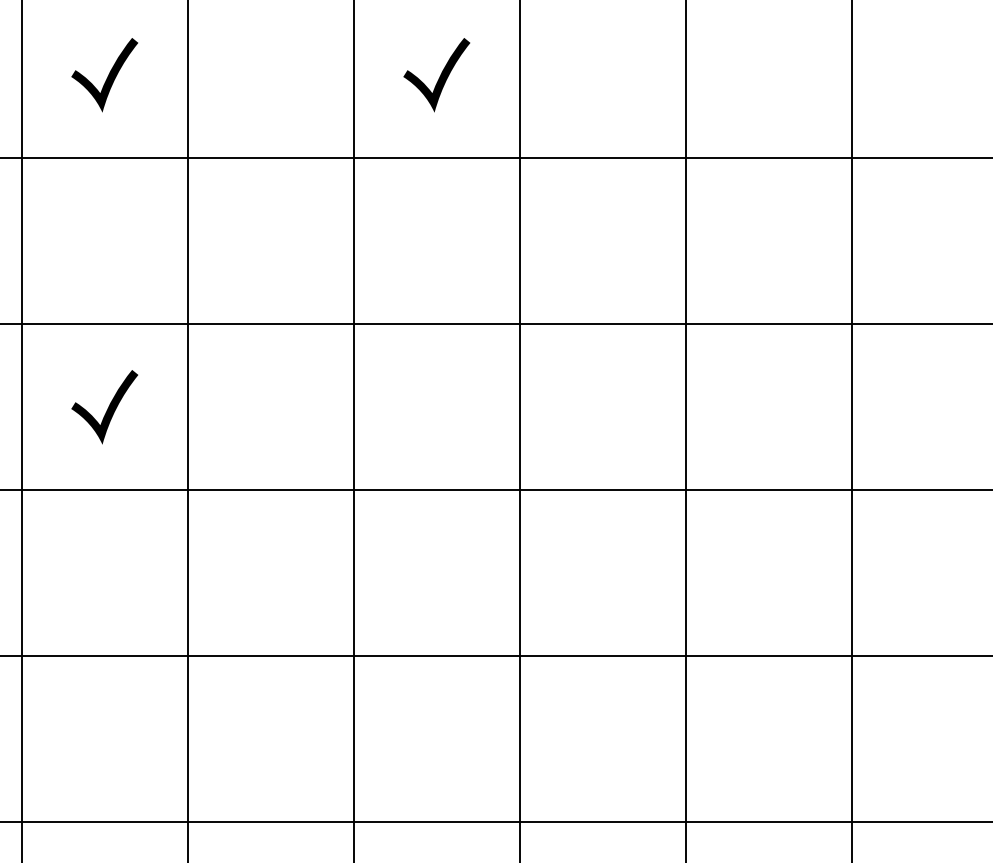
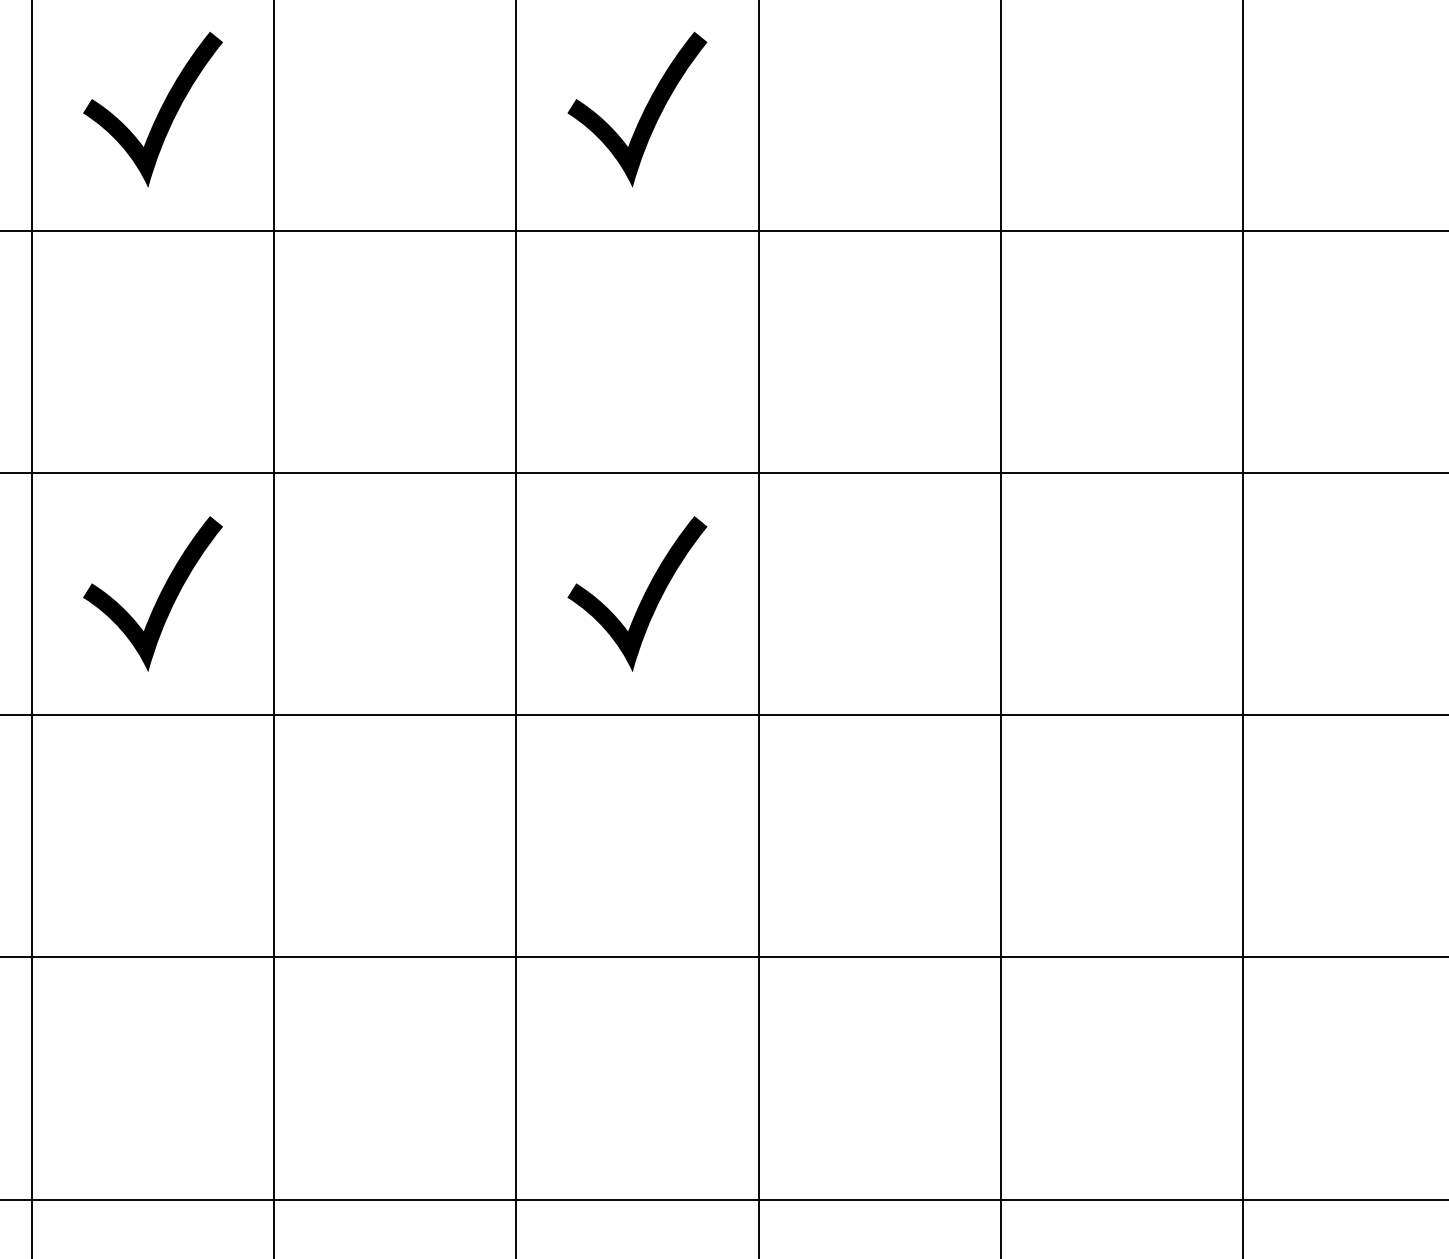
part: (104, 75) -> (152, 110), size x1.43
part: (436, 75) -> (636, 110), size x1.43
part: (104, 407) -> (152, 594), size x1.43
part: (436, 407) -> (636, 594), added

